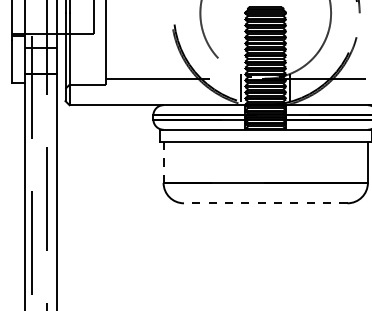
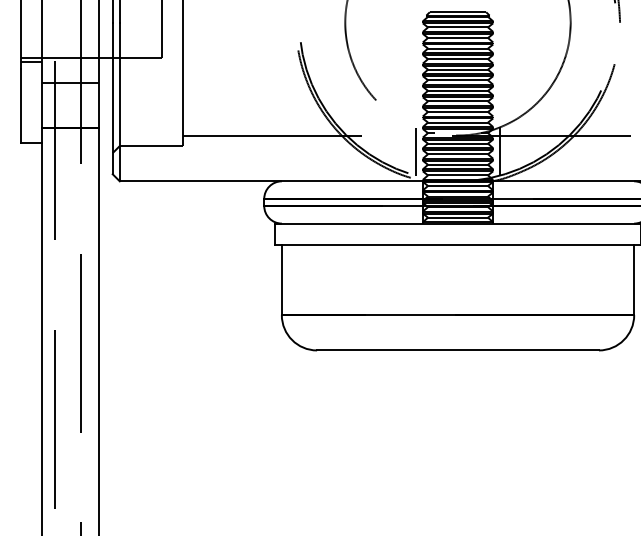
line: (163, 162) -> (281, 280), dashed -> solid
line: (265, 203) -> (457, 350), dashed -> solid

